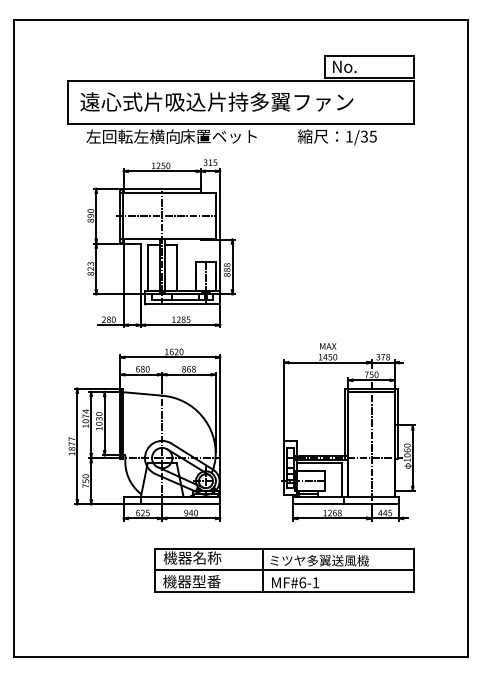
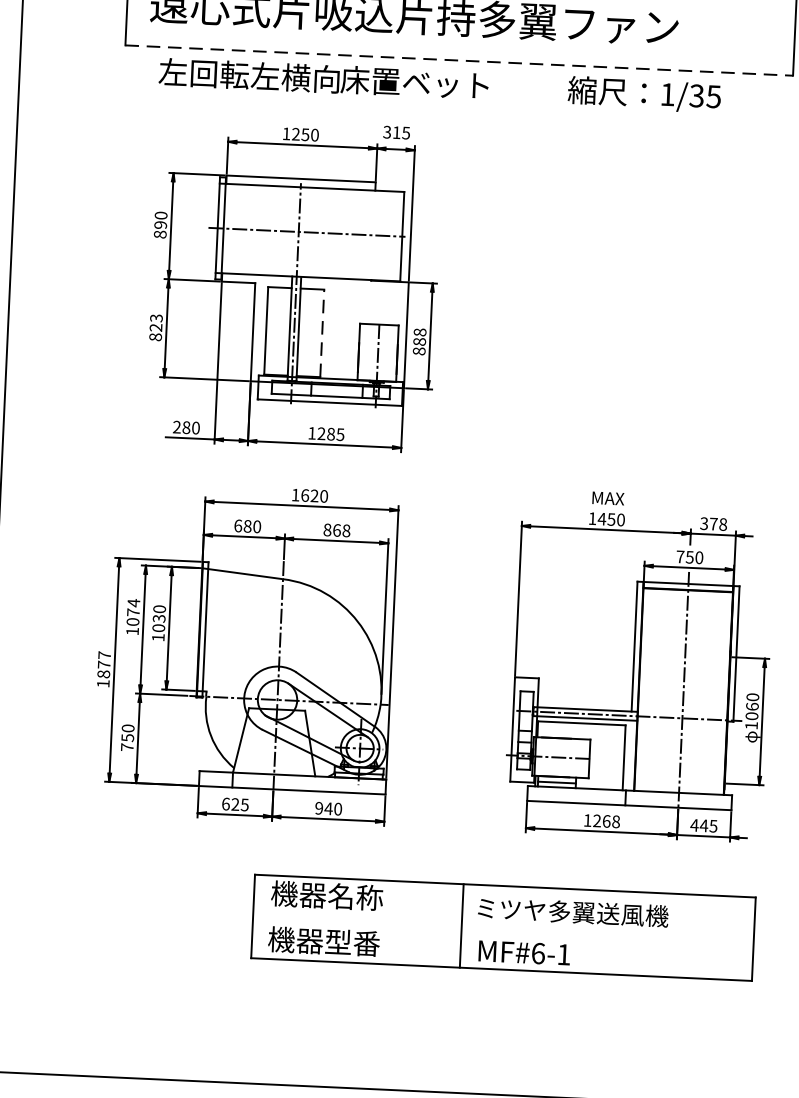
line: (241, 123) -> (460, 59), solid -> dashed
line: (176, 267) -> (321, 332), solid -> dashed
line: (283, 570) -> (502, 927), removed

